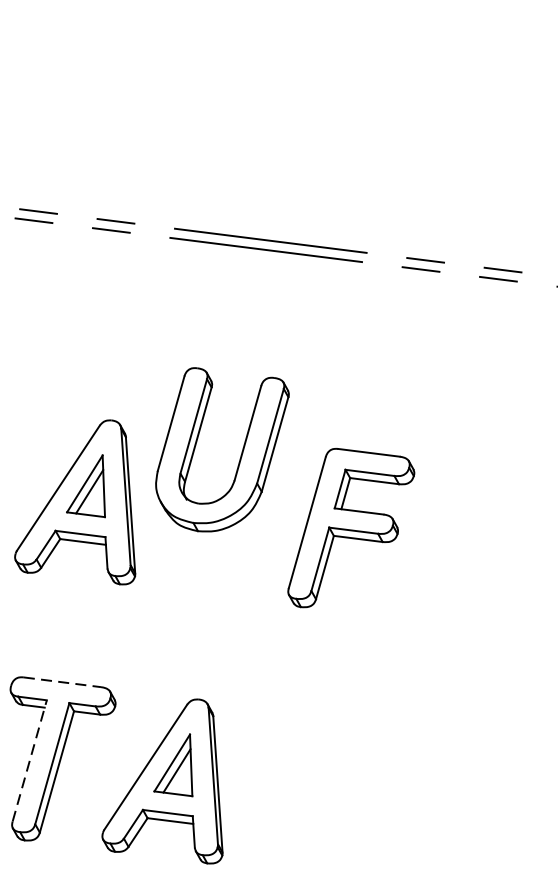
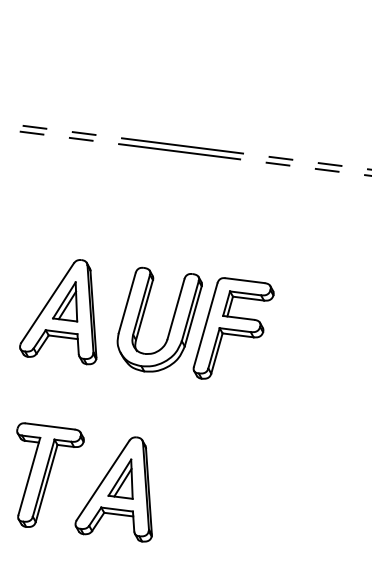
part: (240, 451) -> (171, 320), moved
line: (63, 682) -> (50, 426), dashed -> solid
line: (29, 759) -> (29, 475), dashed -> solid

